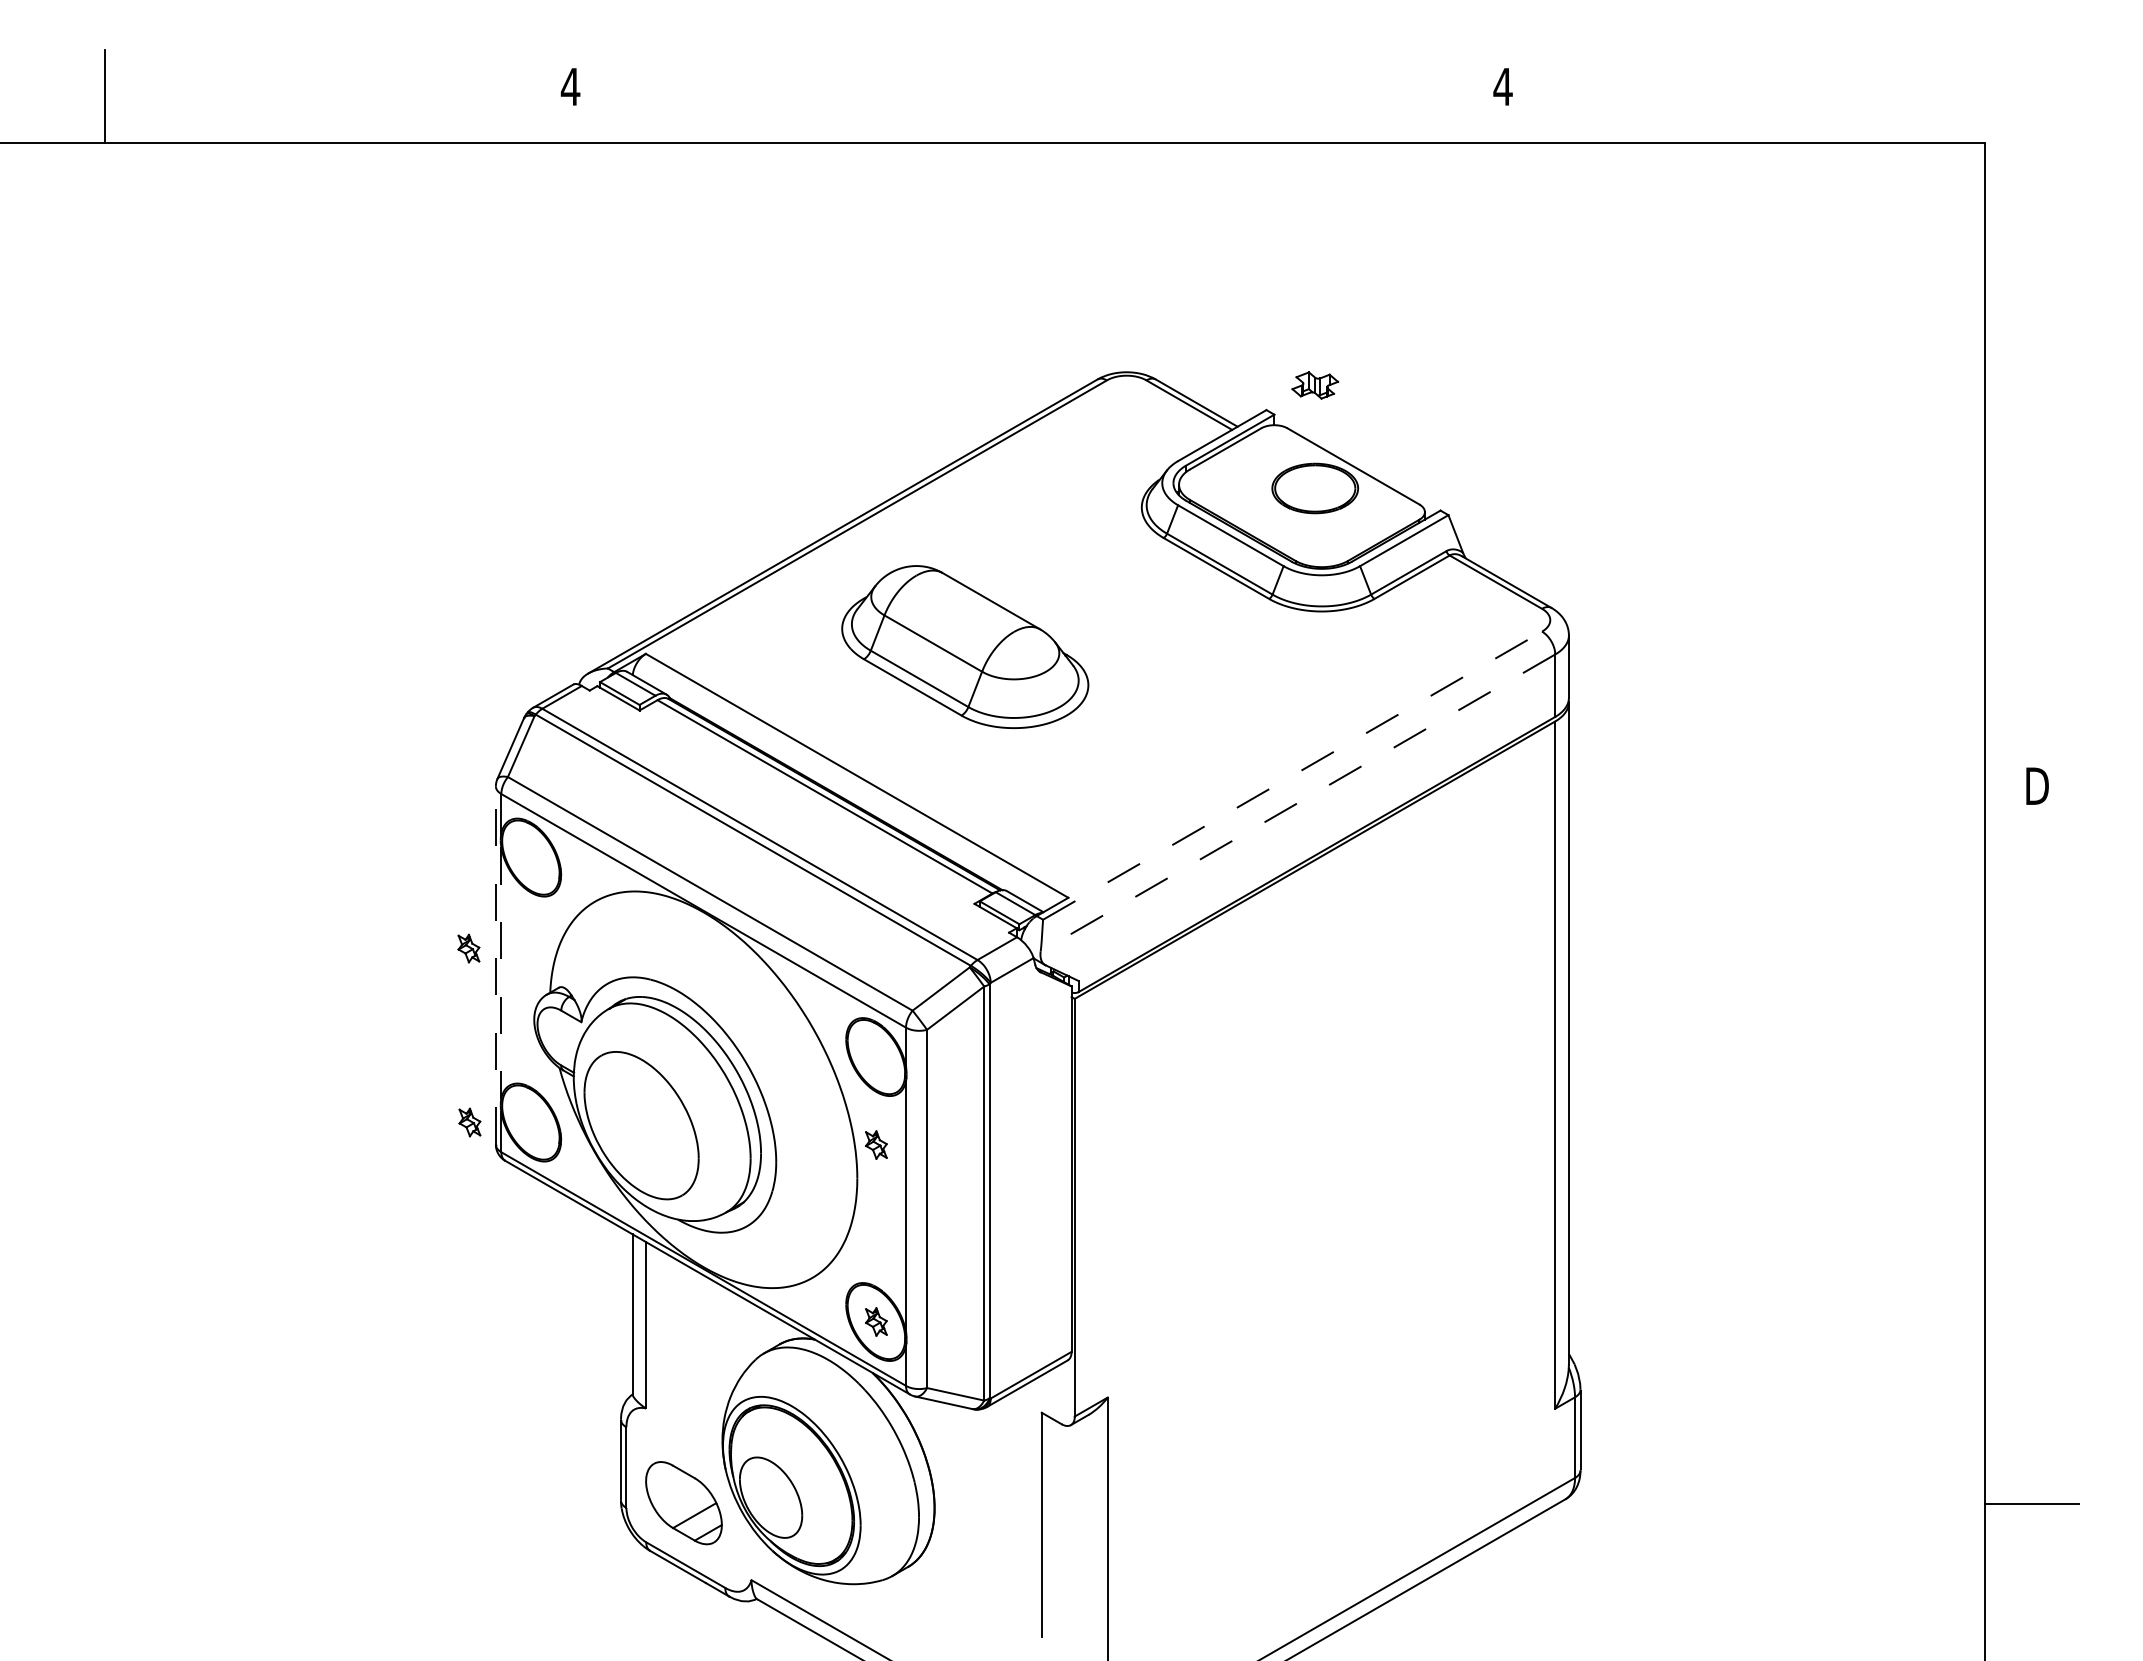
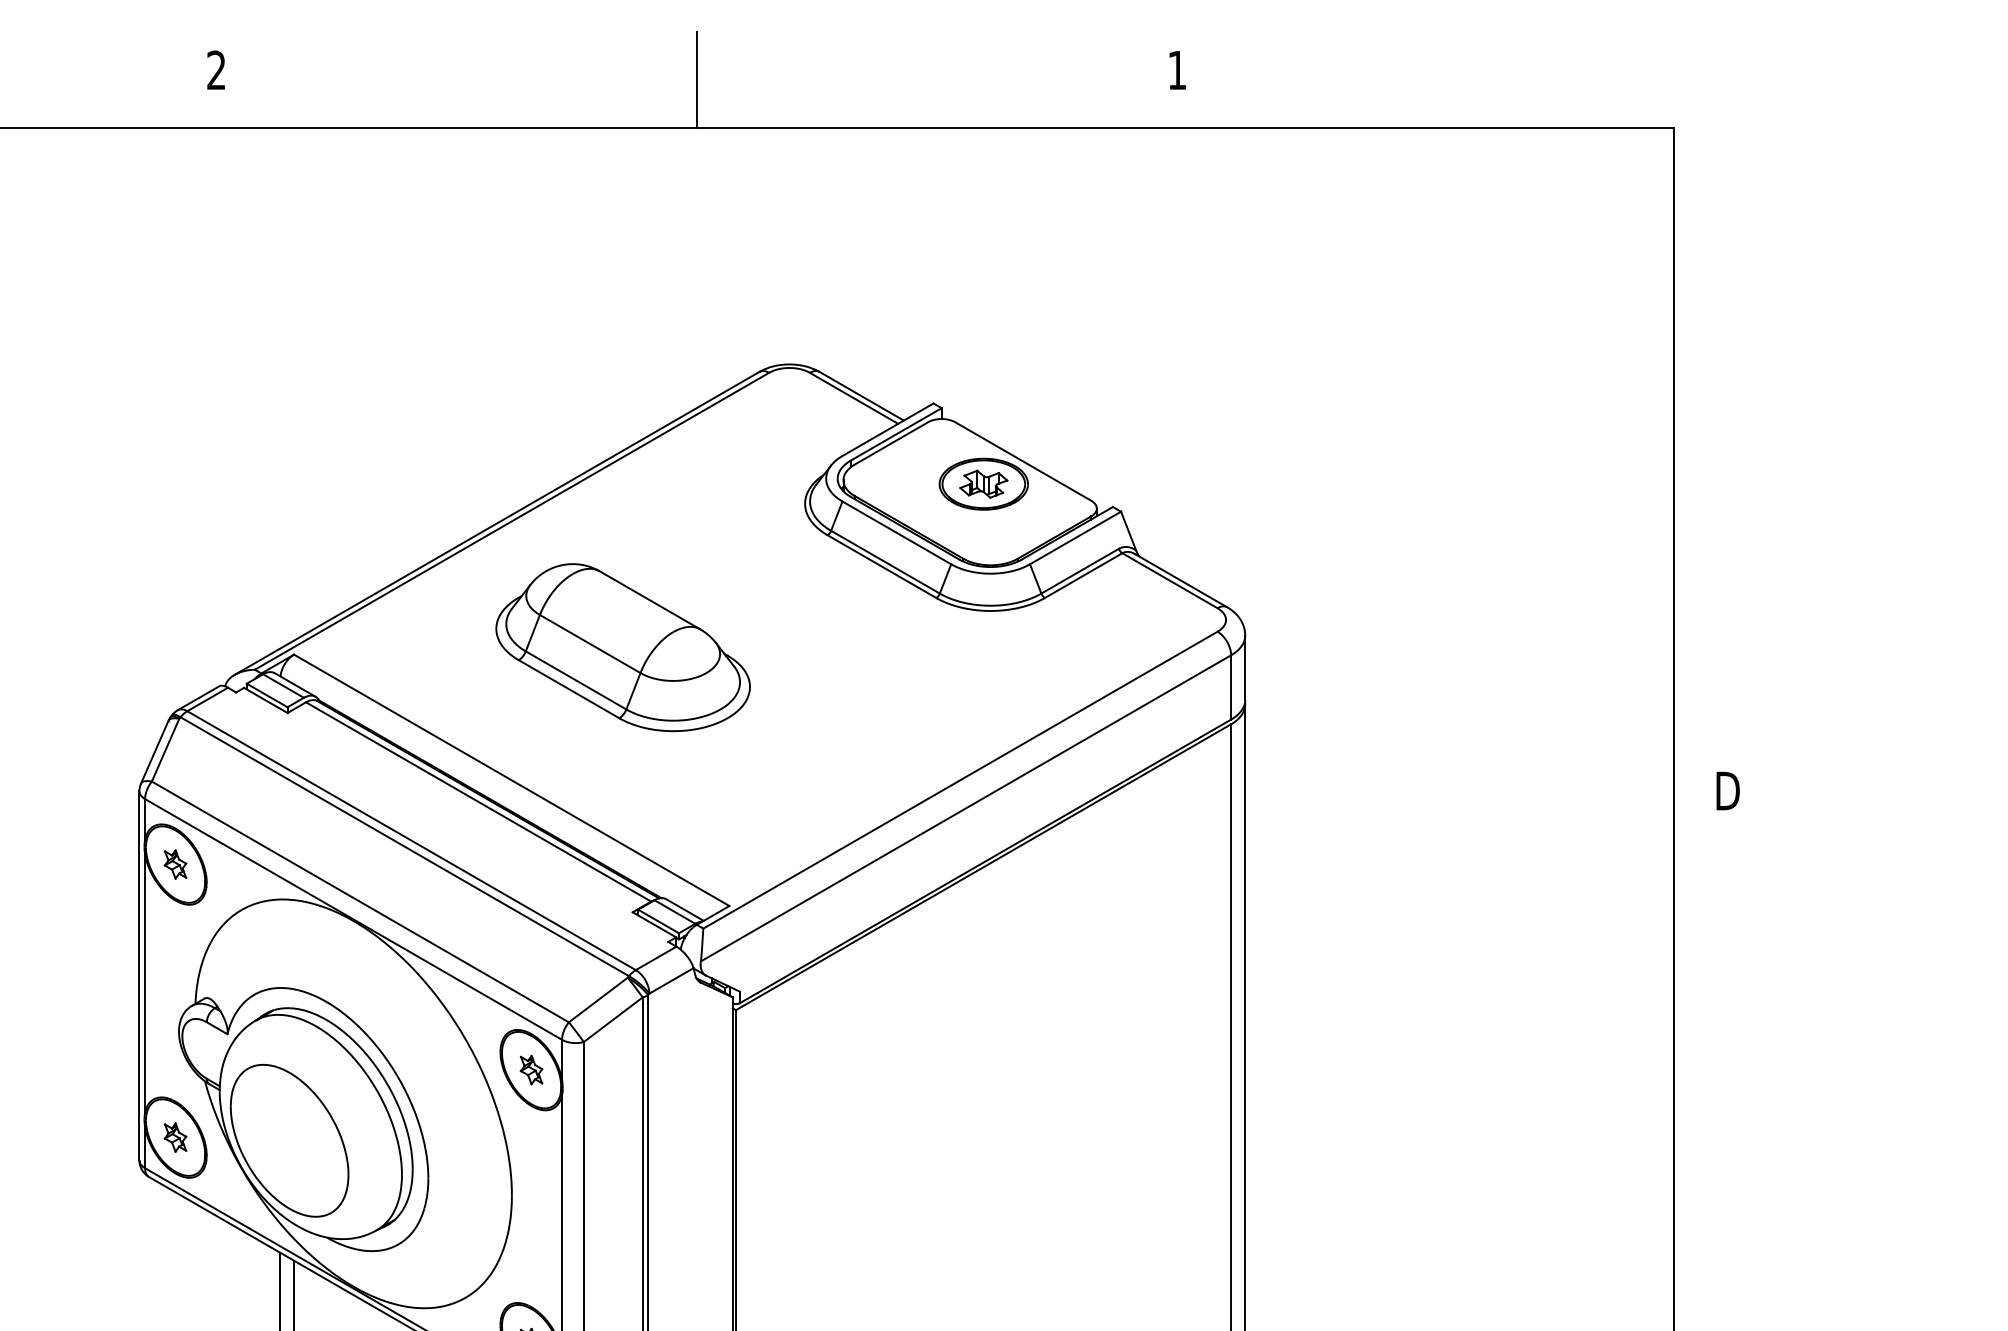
text: (570, 86) -> (216, 69), 4 -> 2
text: (1502, 86) -> (1176, 69), 4 -> 1
line: (1036, 95) -> (696, 79), added
part: (1315, 385) -> (984, 484), moved
line: (1293, 775) -> (961, 779), dashed -> solid
line: (1297, 803) -> (965, 808), dashed -> solid
part: (468, 948) -> (175, 864), moved
line: (495, 965) -> (139, 975), dashed -> solid
line: (501, 973) -> (145, 984), dashed -> solid
part: (469, 1122) -> (175, 1137), moved
part: (876, 1144) -> (531, 1069), moved

